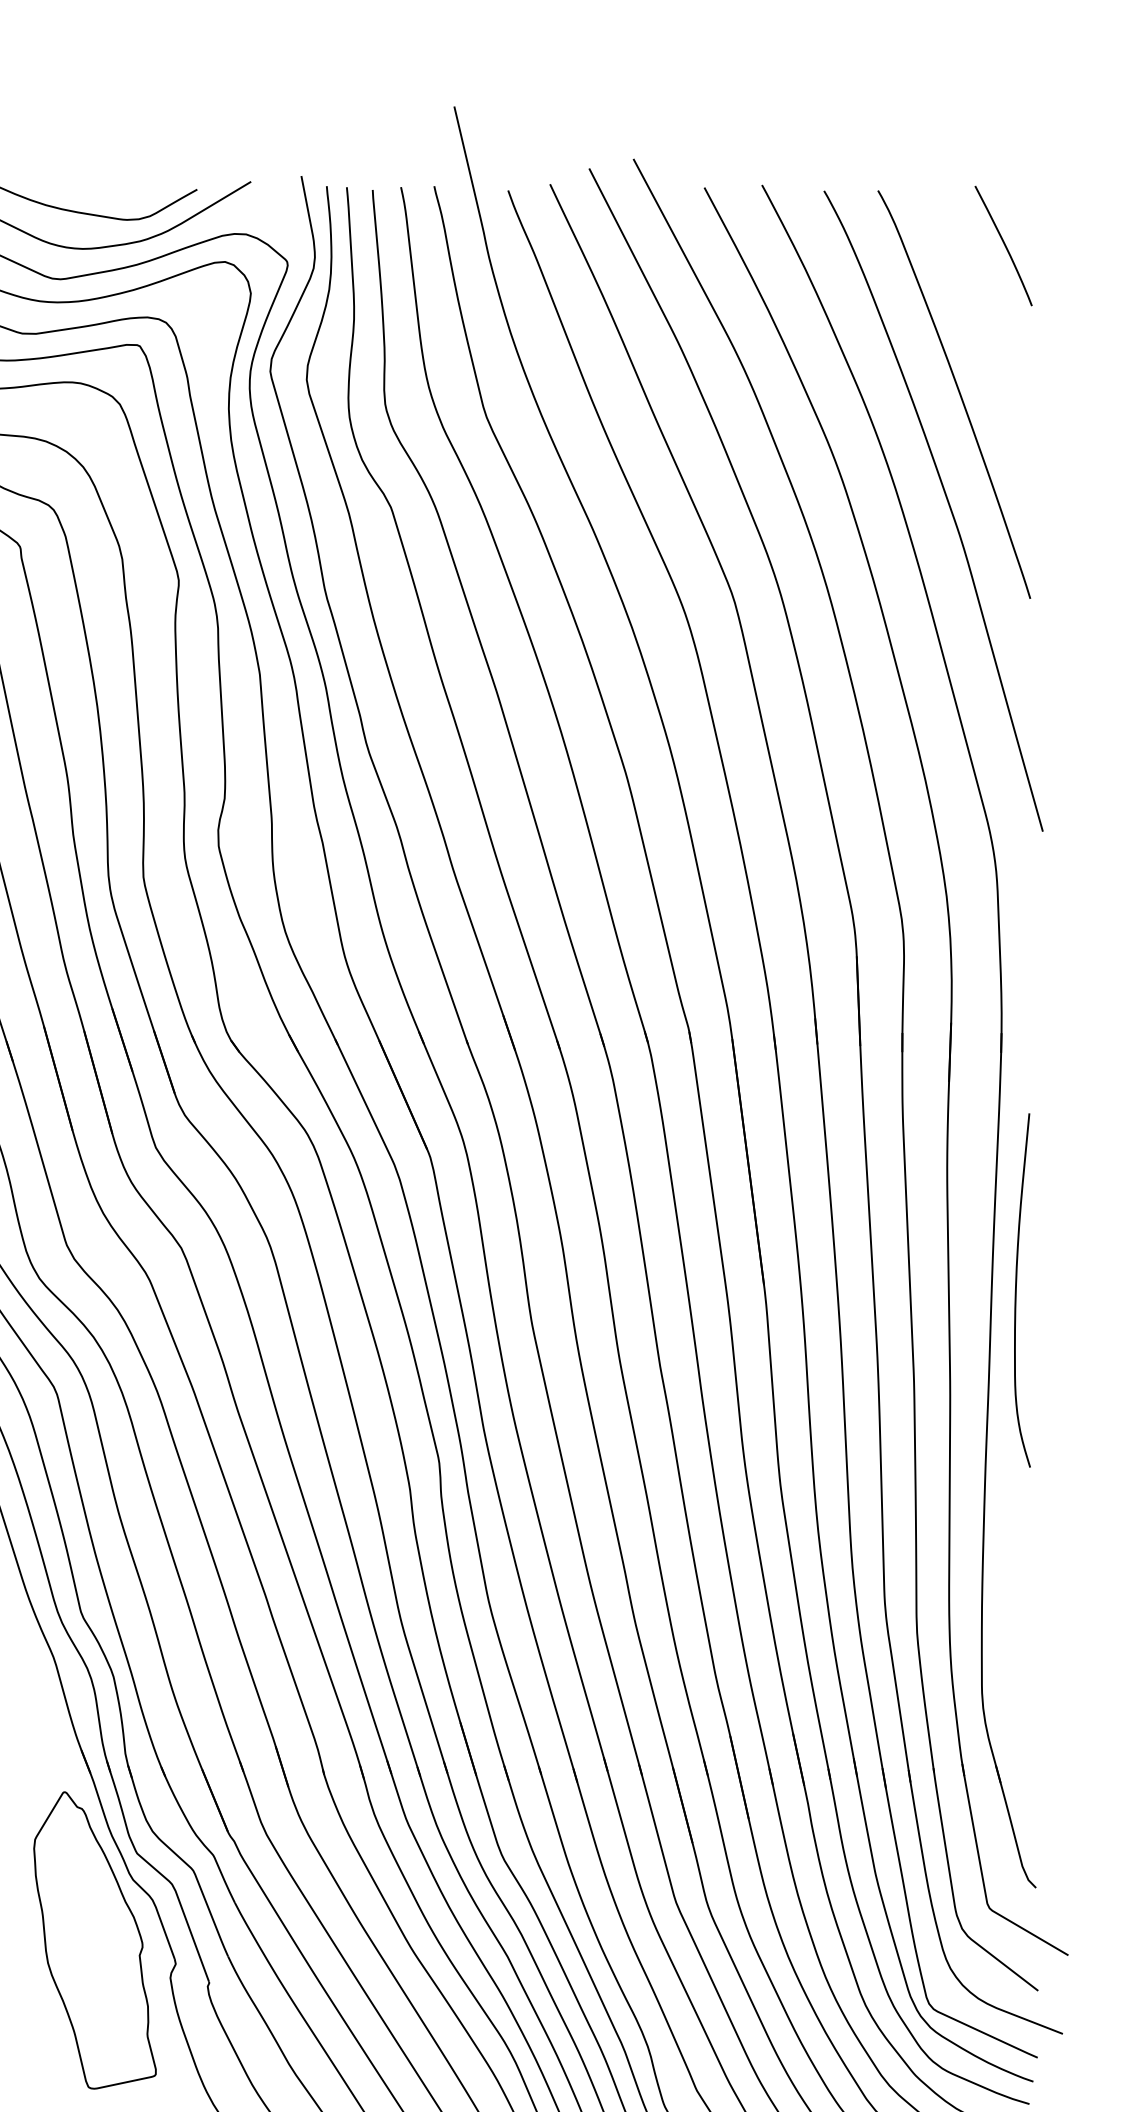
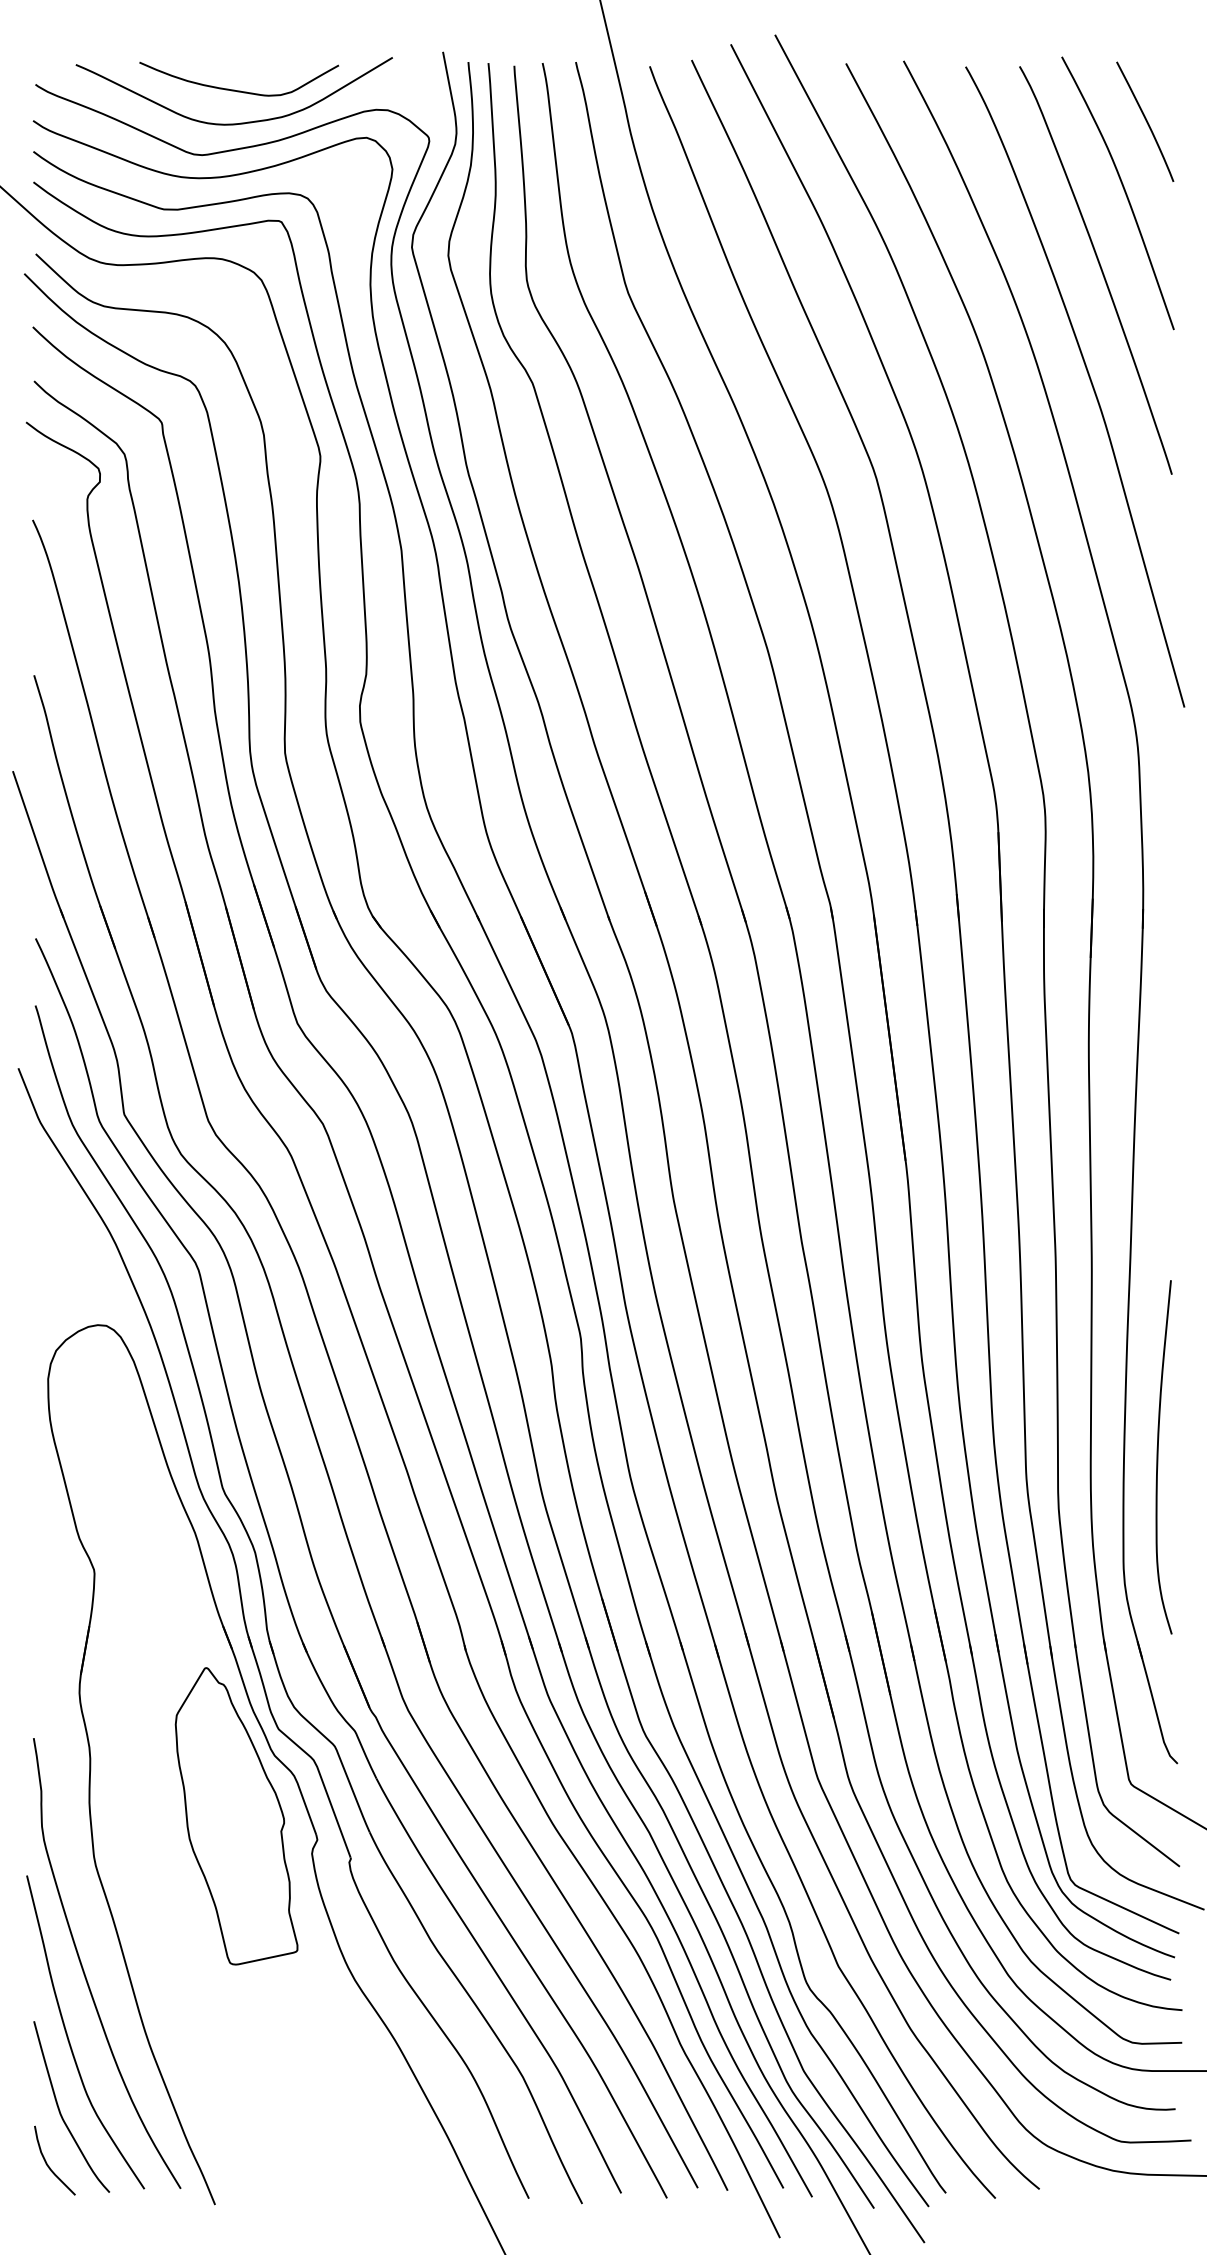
curve: (981, 314) -> (1123, 190), added
curve: (1016, 1290) -> (1158, 1457), moved

